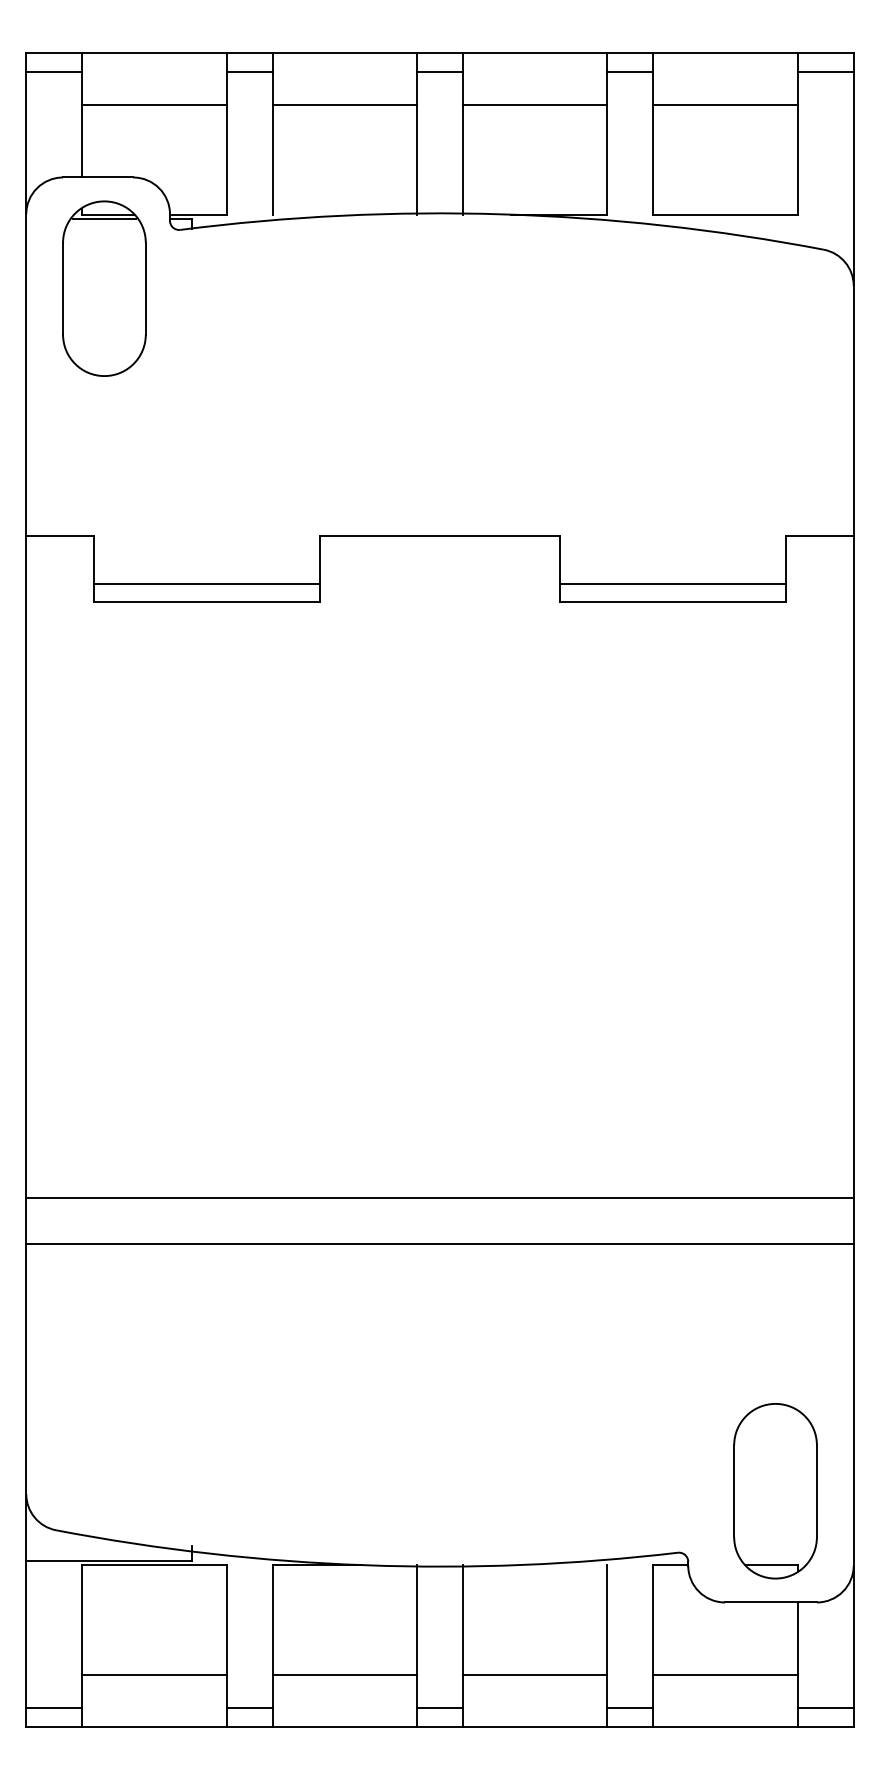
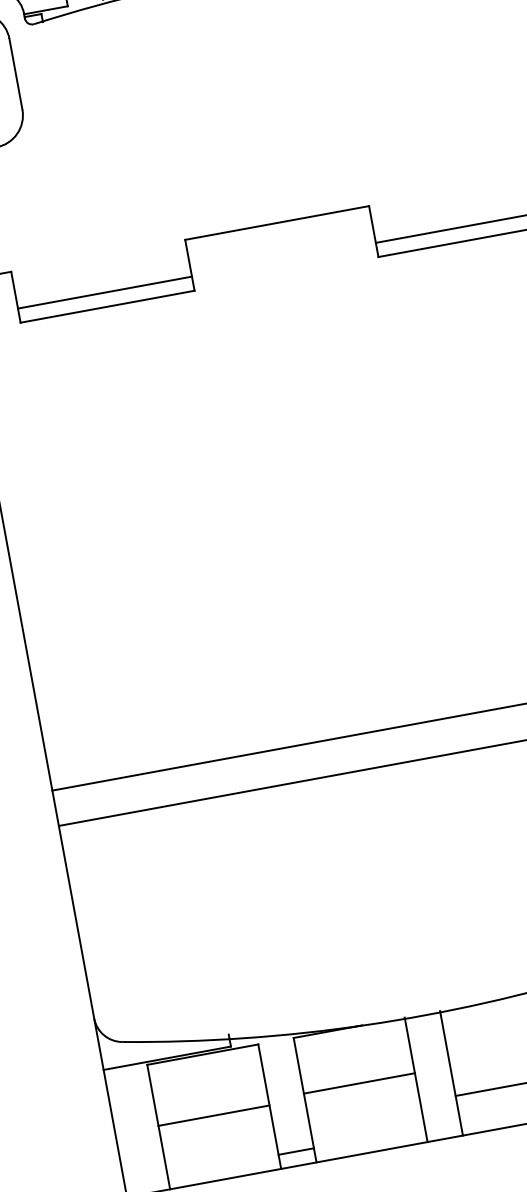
line: (154, 1675) -> (214, 1115), moved
line: (344, 1675) -> (359, 1083), moved
line: (54, 1708) -> (146, 1179), removed
line: (439, 1708) -> (442, 1124), removed

